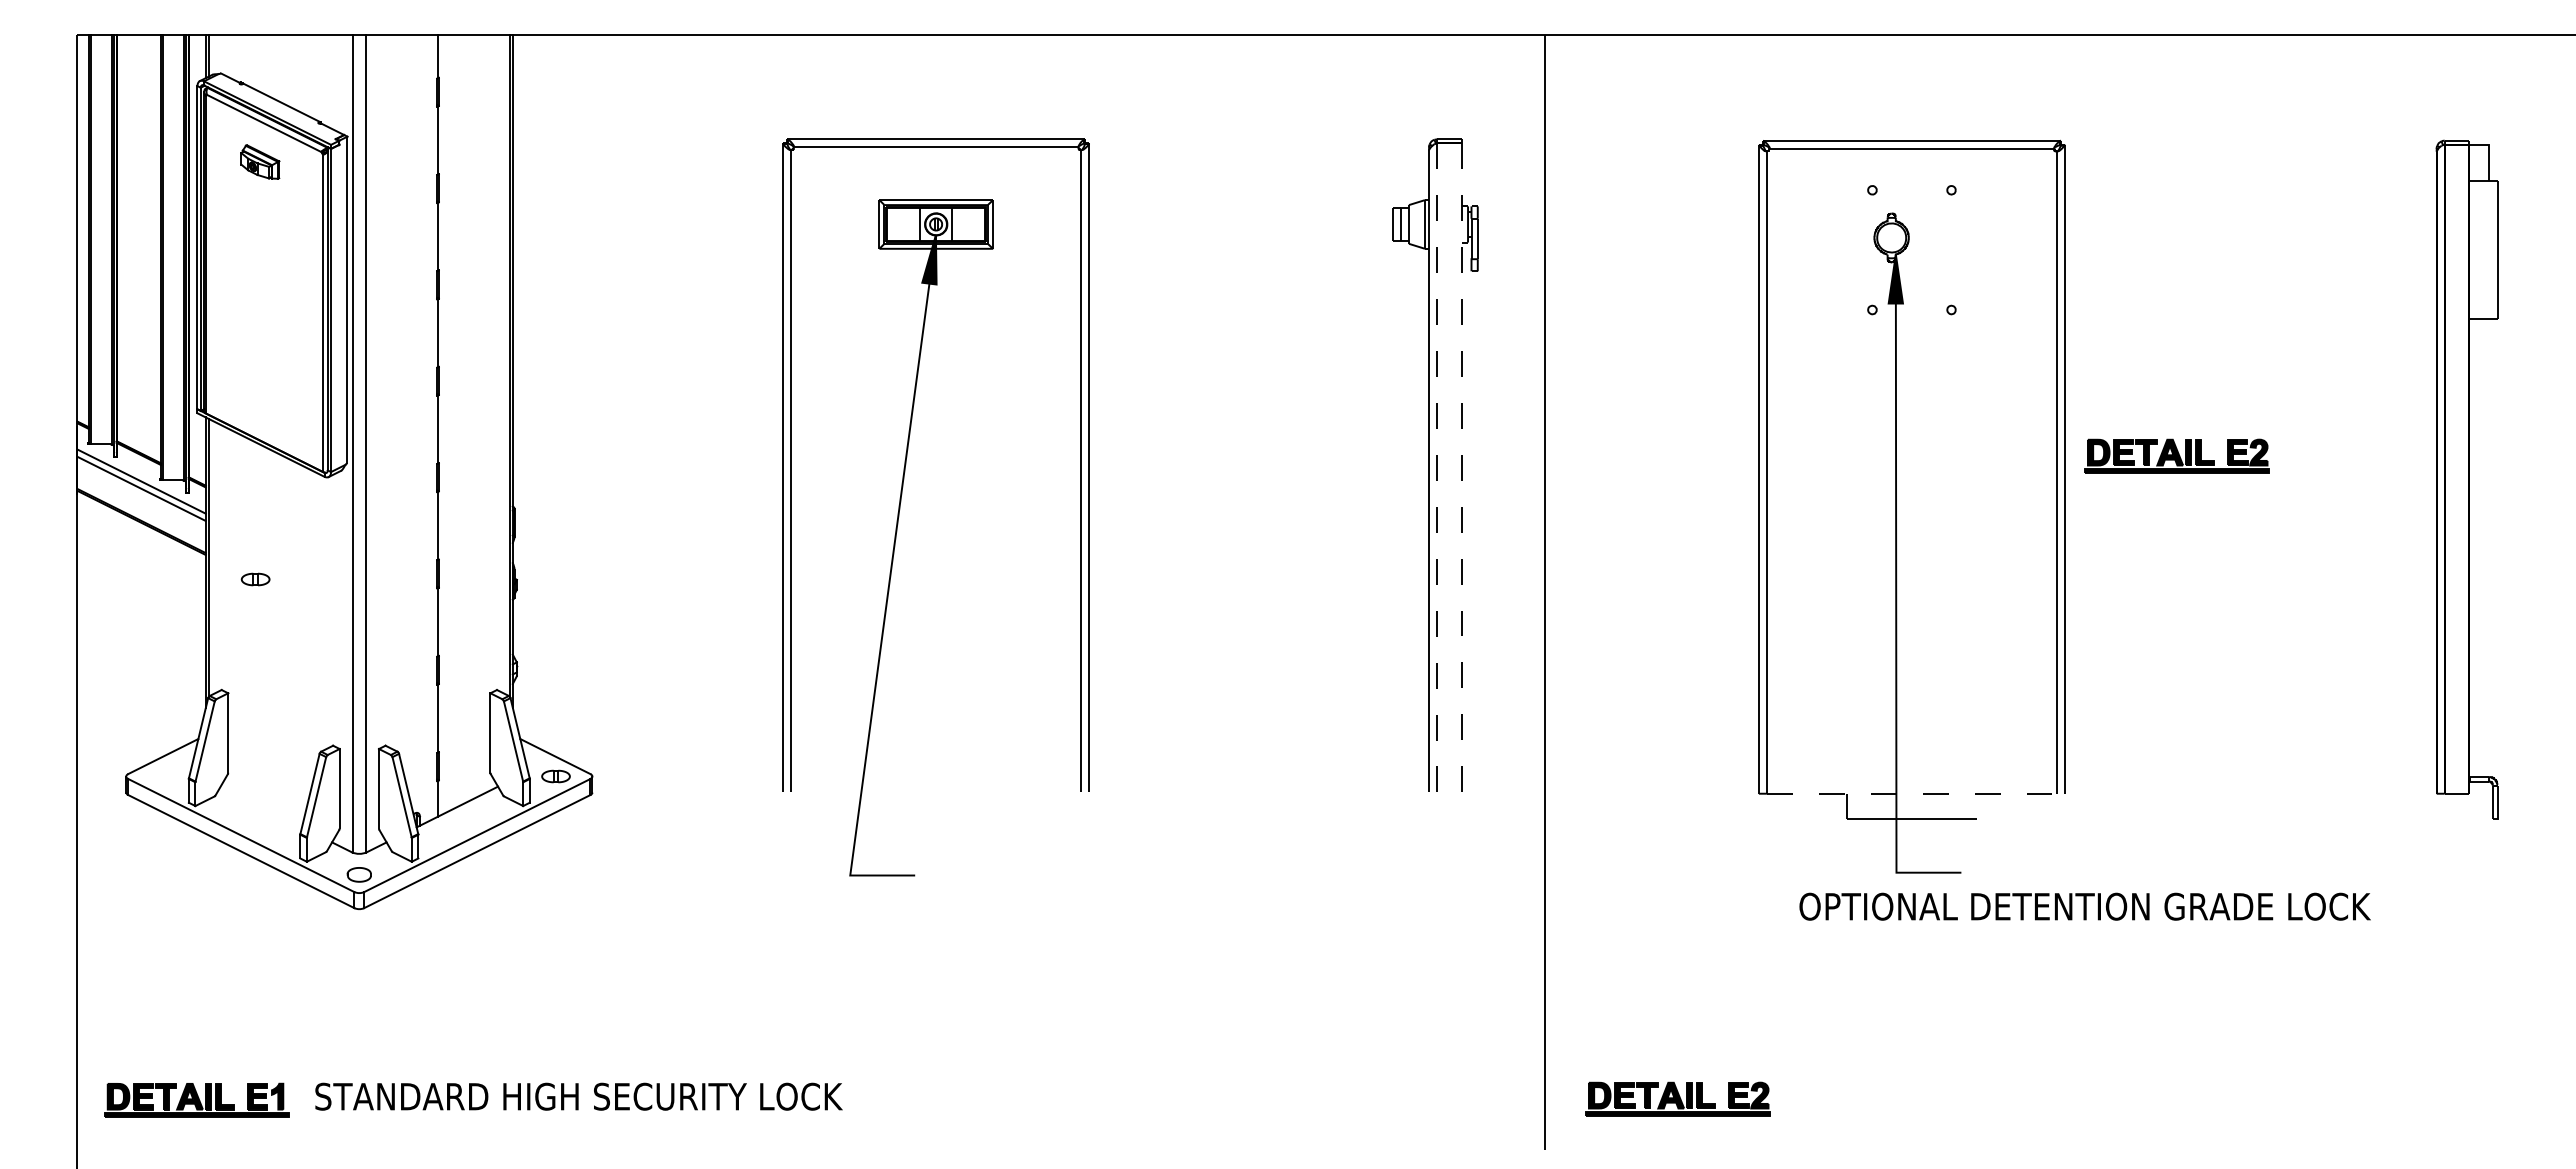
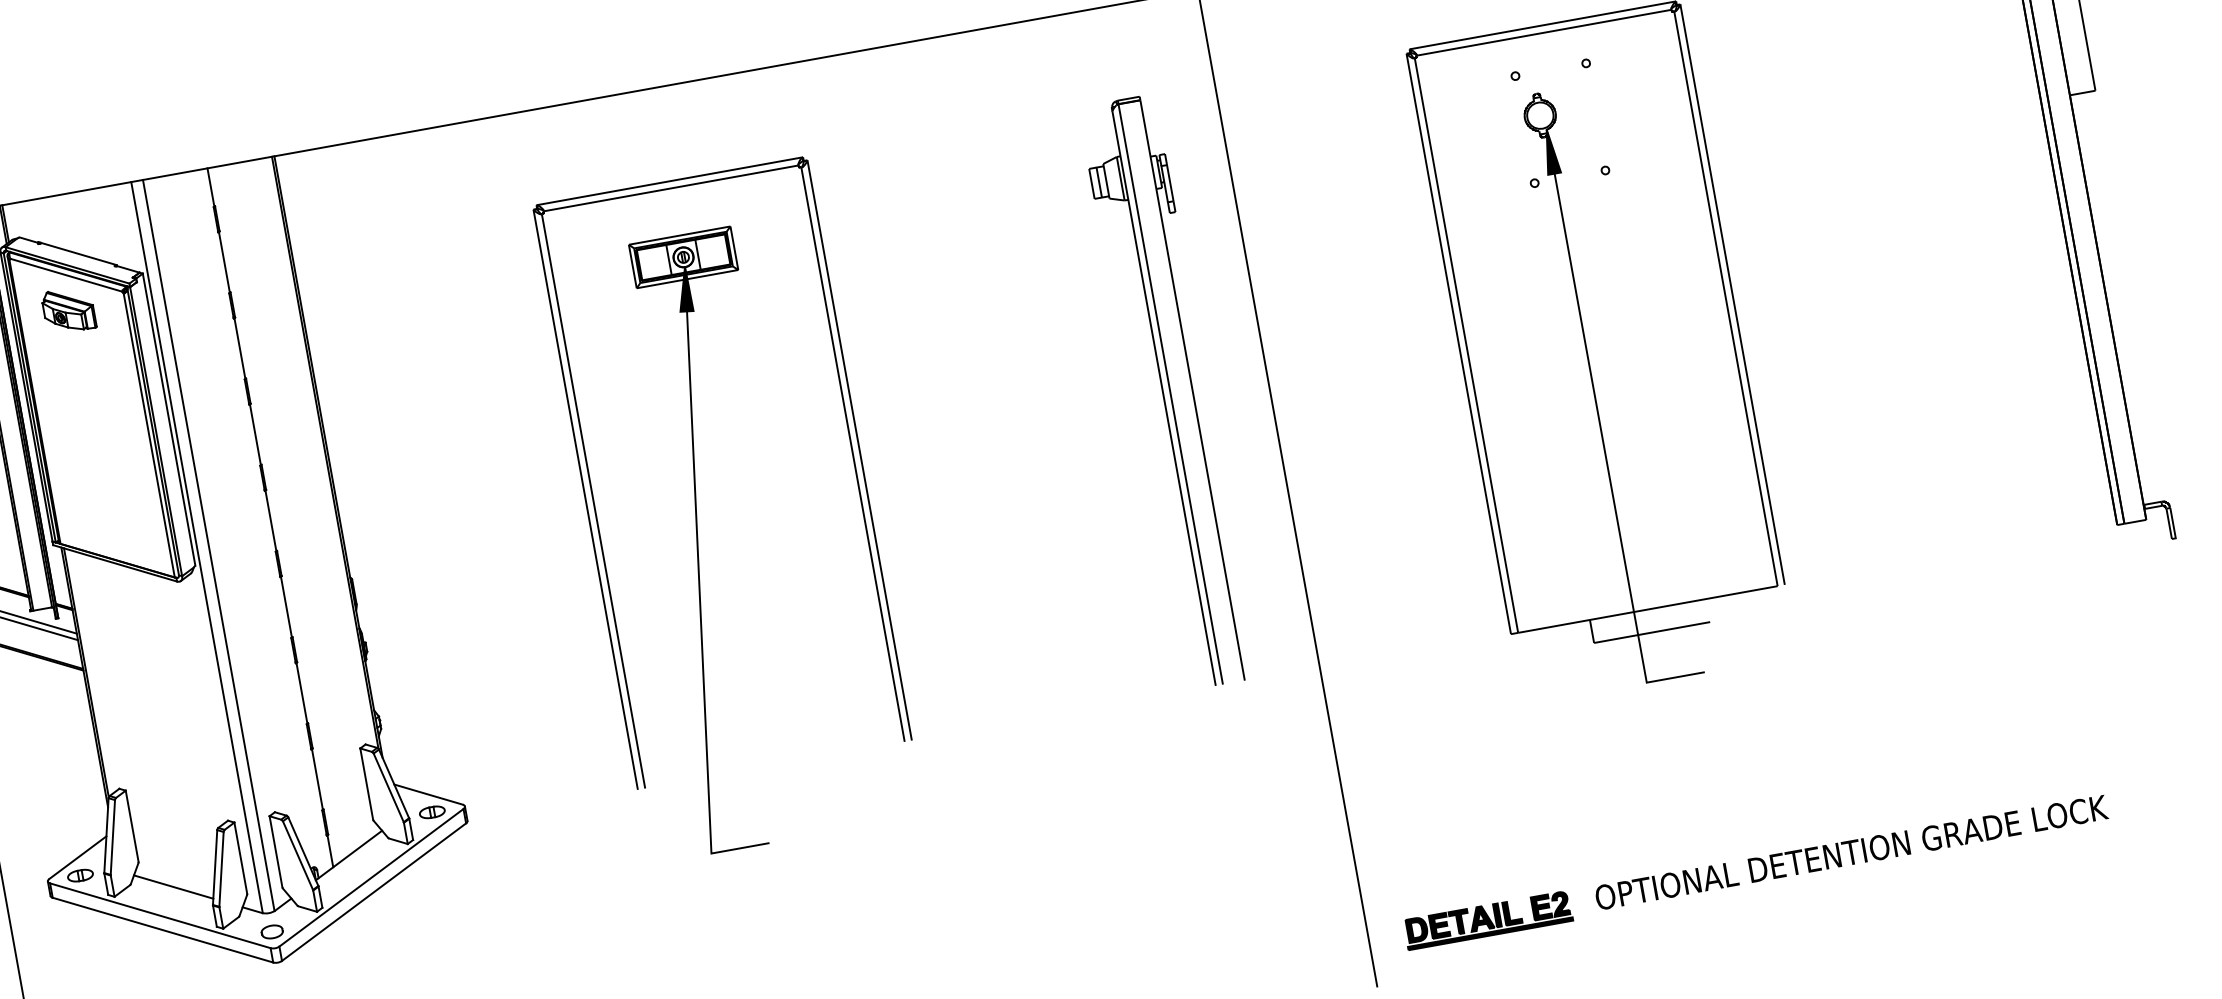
part: (260, 161) -> (69, 309), size x1.43
part: (2176, 455) -> (1830, 264), removed
line: (1461, 467) -> (1192, 390), dashed -> solid
line: (1437, 468) -> (1171, 394), dashed -> solid
part: (255, 579) -> (80, 875), moved
line: (1912, 793) -> (1648, 609), dashed -> solid
line: (261, 806) -> (173, 886), added
text: (2084, 906) -> (1850, 852), moved

